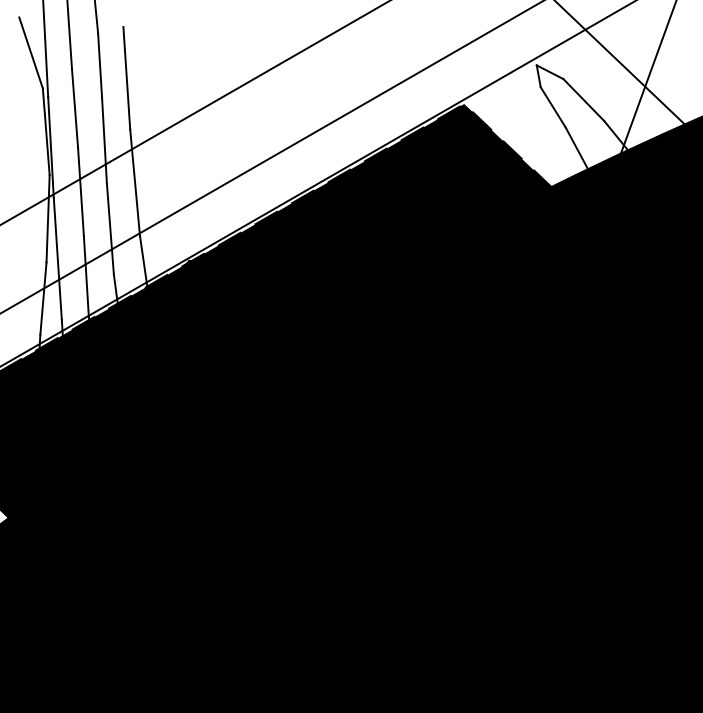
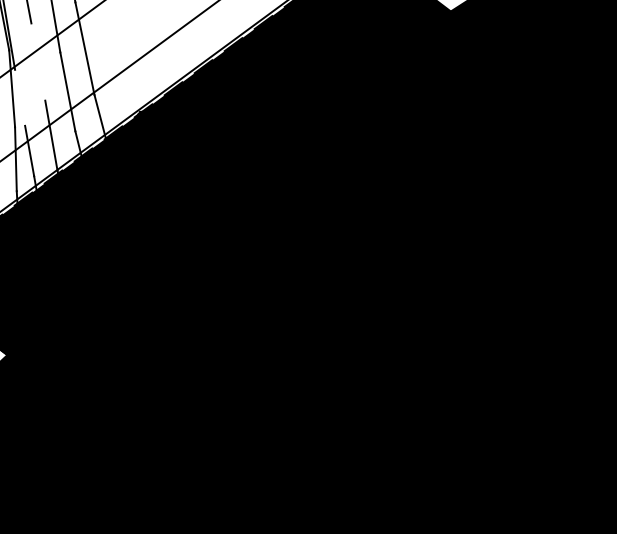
line: (80, 191) -> (37, 61), removed
line: (55, 229) -> (19, 97), removed

